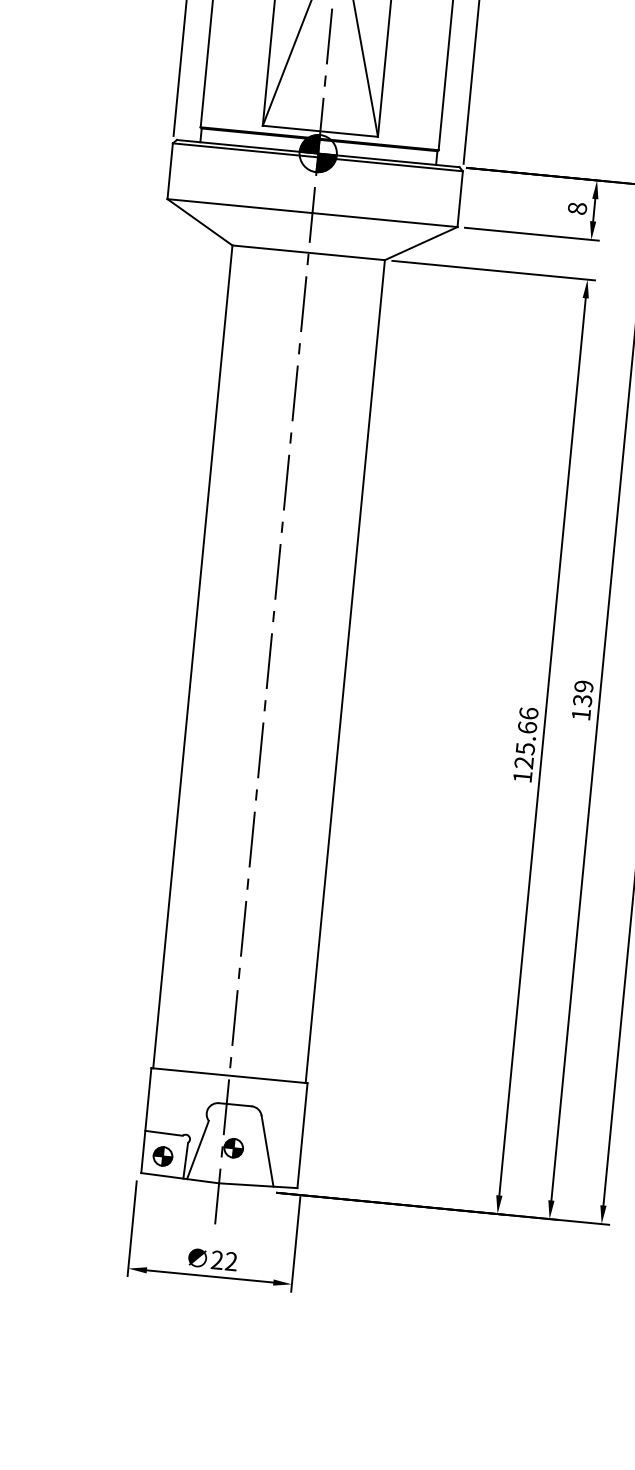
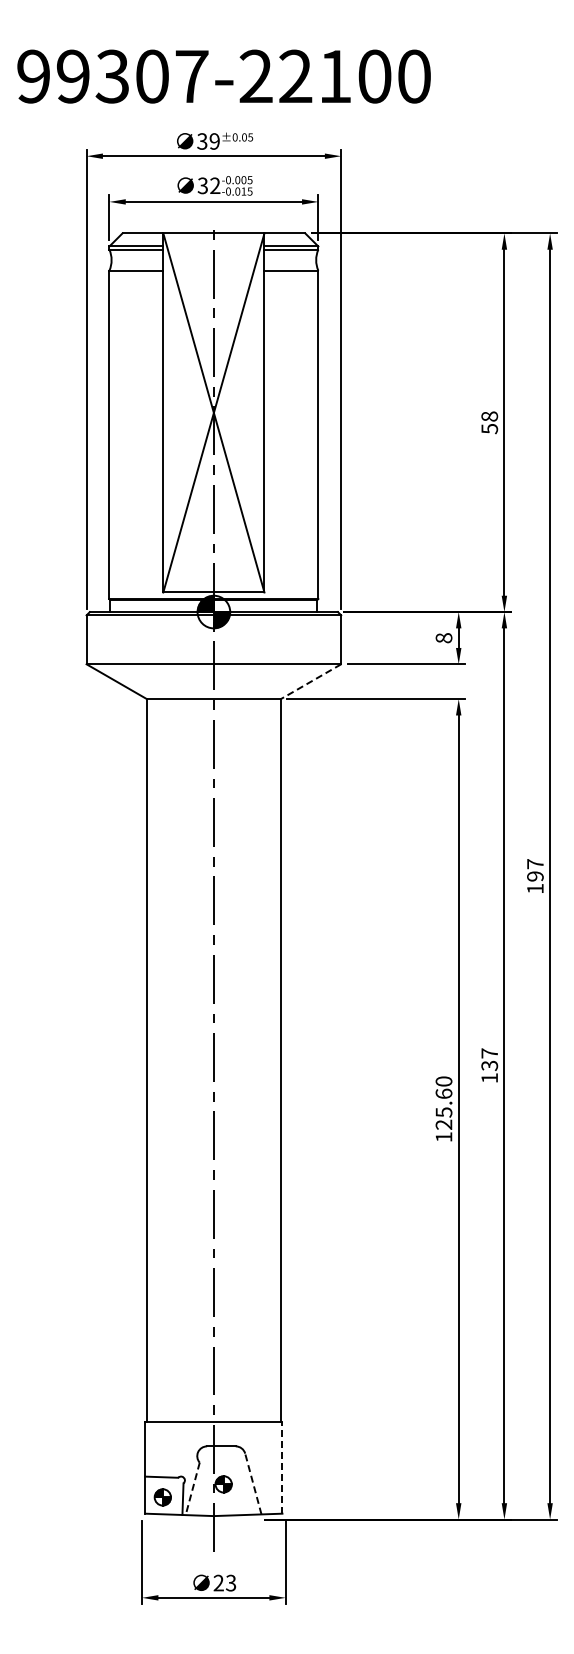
line: (421, 243) -> (311, 681), solid -> dashed
text: (583, 686) -> (489, 1053), 139 -> 137
text: (528, 713) -> (443, 1081), 125.66 -> 125.60
line: (302, 1135) -> (282, 1467), solid -> dashed
line: (197, 1150) -> (192, 1489), solid -> dashed
line: (267, 1150) -> (253, 1483), solid -> dashed
text: (230, 1261) -> (230, 1583), 22 -> 23

